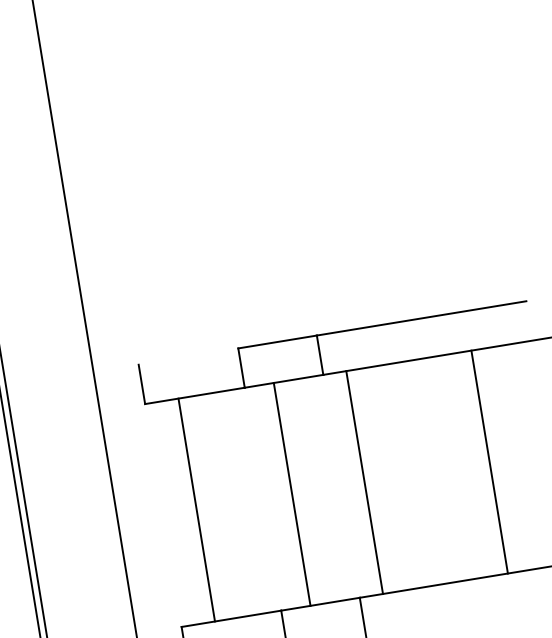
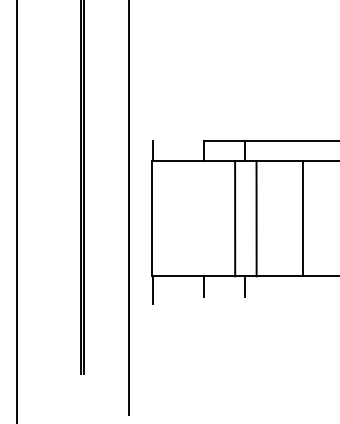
line: (490, 461) -> (303, 218), moved
line: (292, 493) -> (235, 218), moved
line: (195, 509) -> (151, 218), moved

